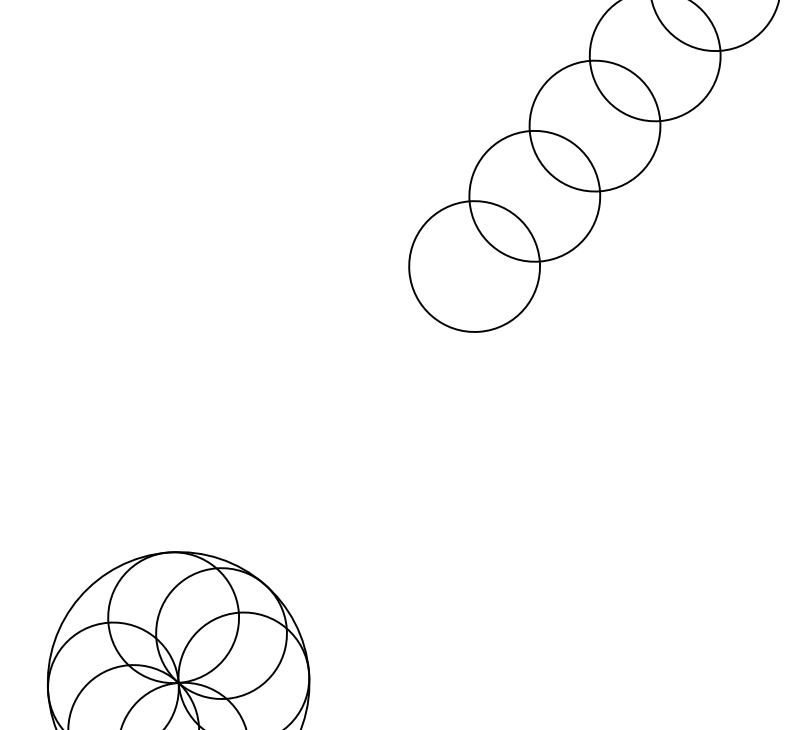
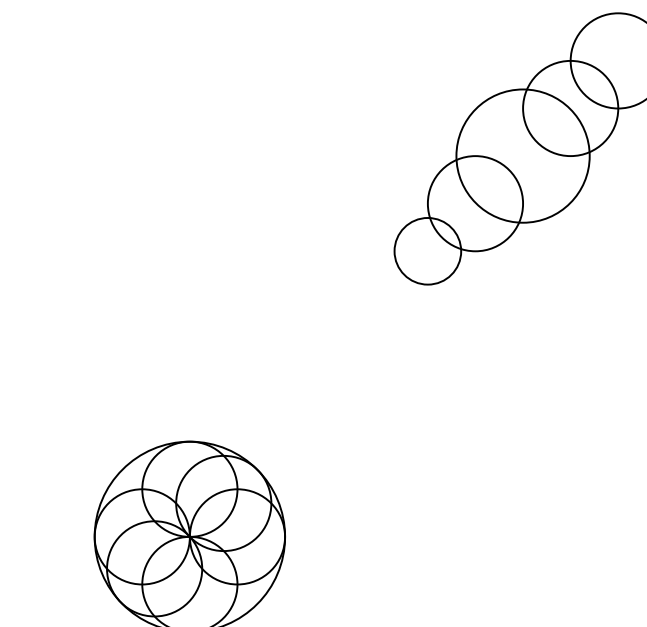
circle: (594, 125) -> (522, 155), size x1.4
circle: (474, 265) -> (427, 250), size x0.7

